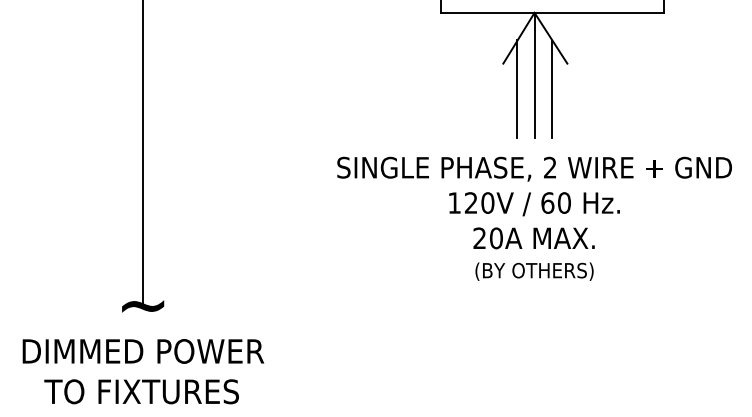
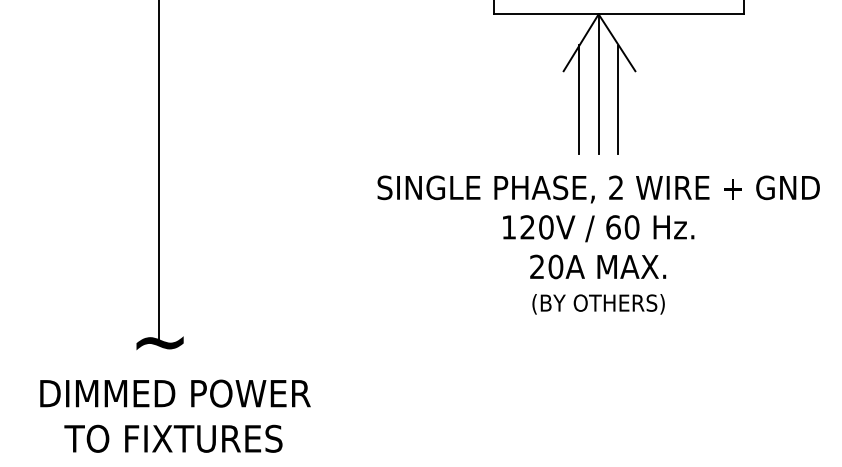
text: (143, 370) -> (175, 415), moved

